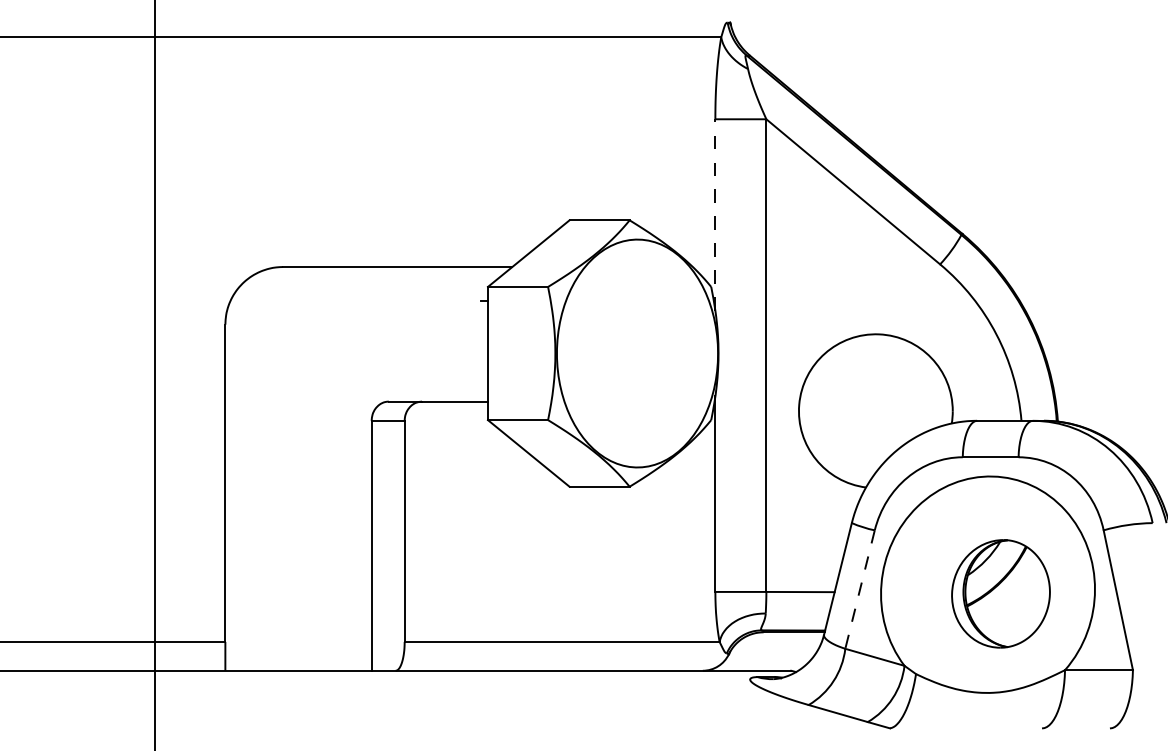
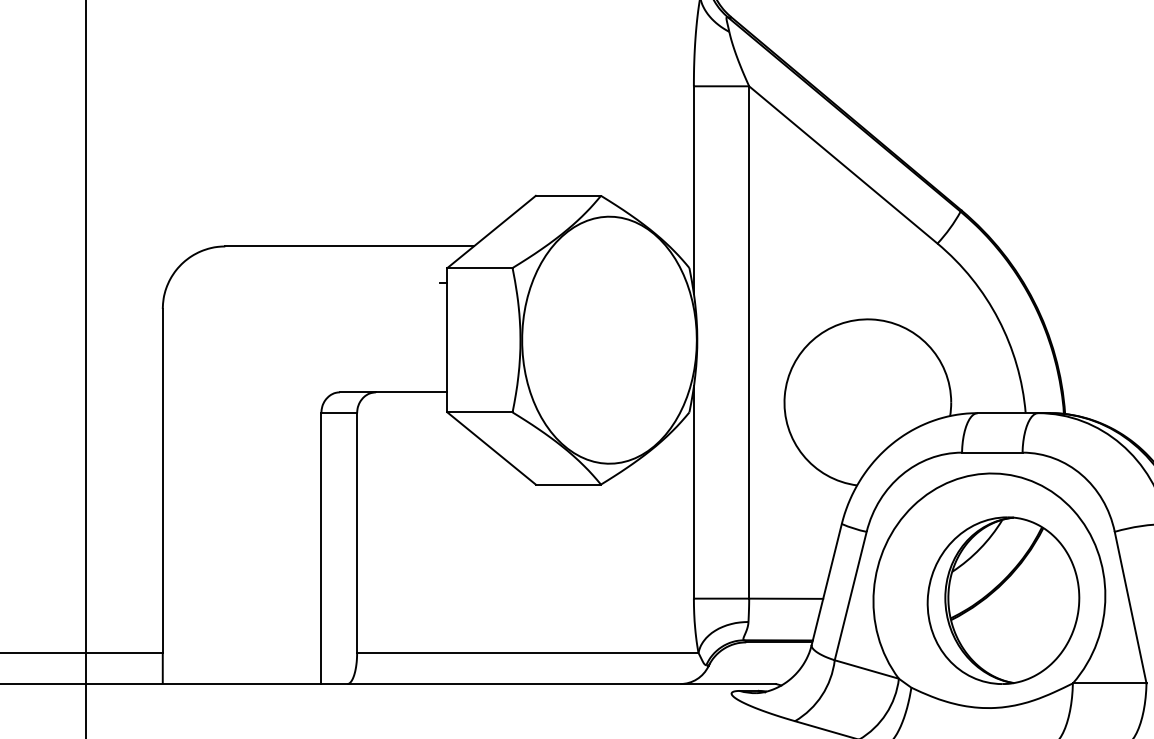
line: (715, 214) -> (694, 189), dashed -> solid
line: (859, 590) -> (850, 597), dashed -> solid
part: (1000, 593) -> (1002, 600), size x1.43

